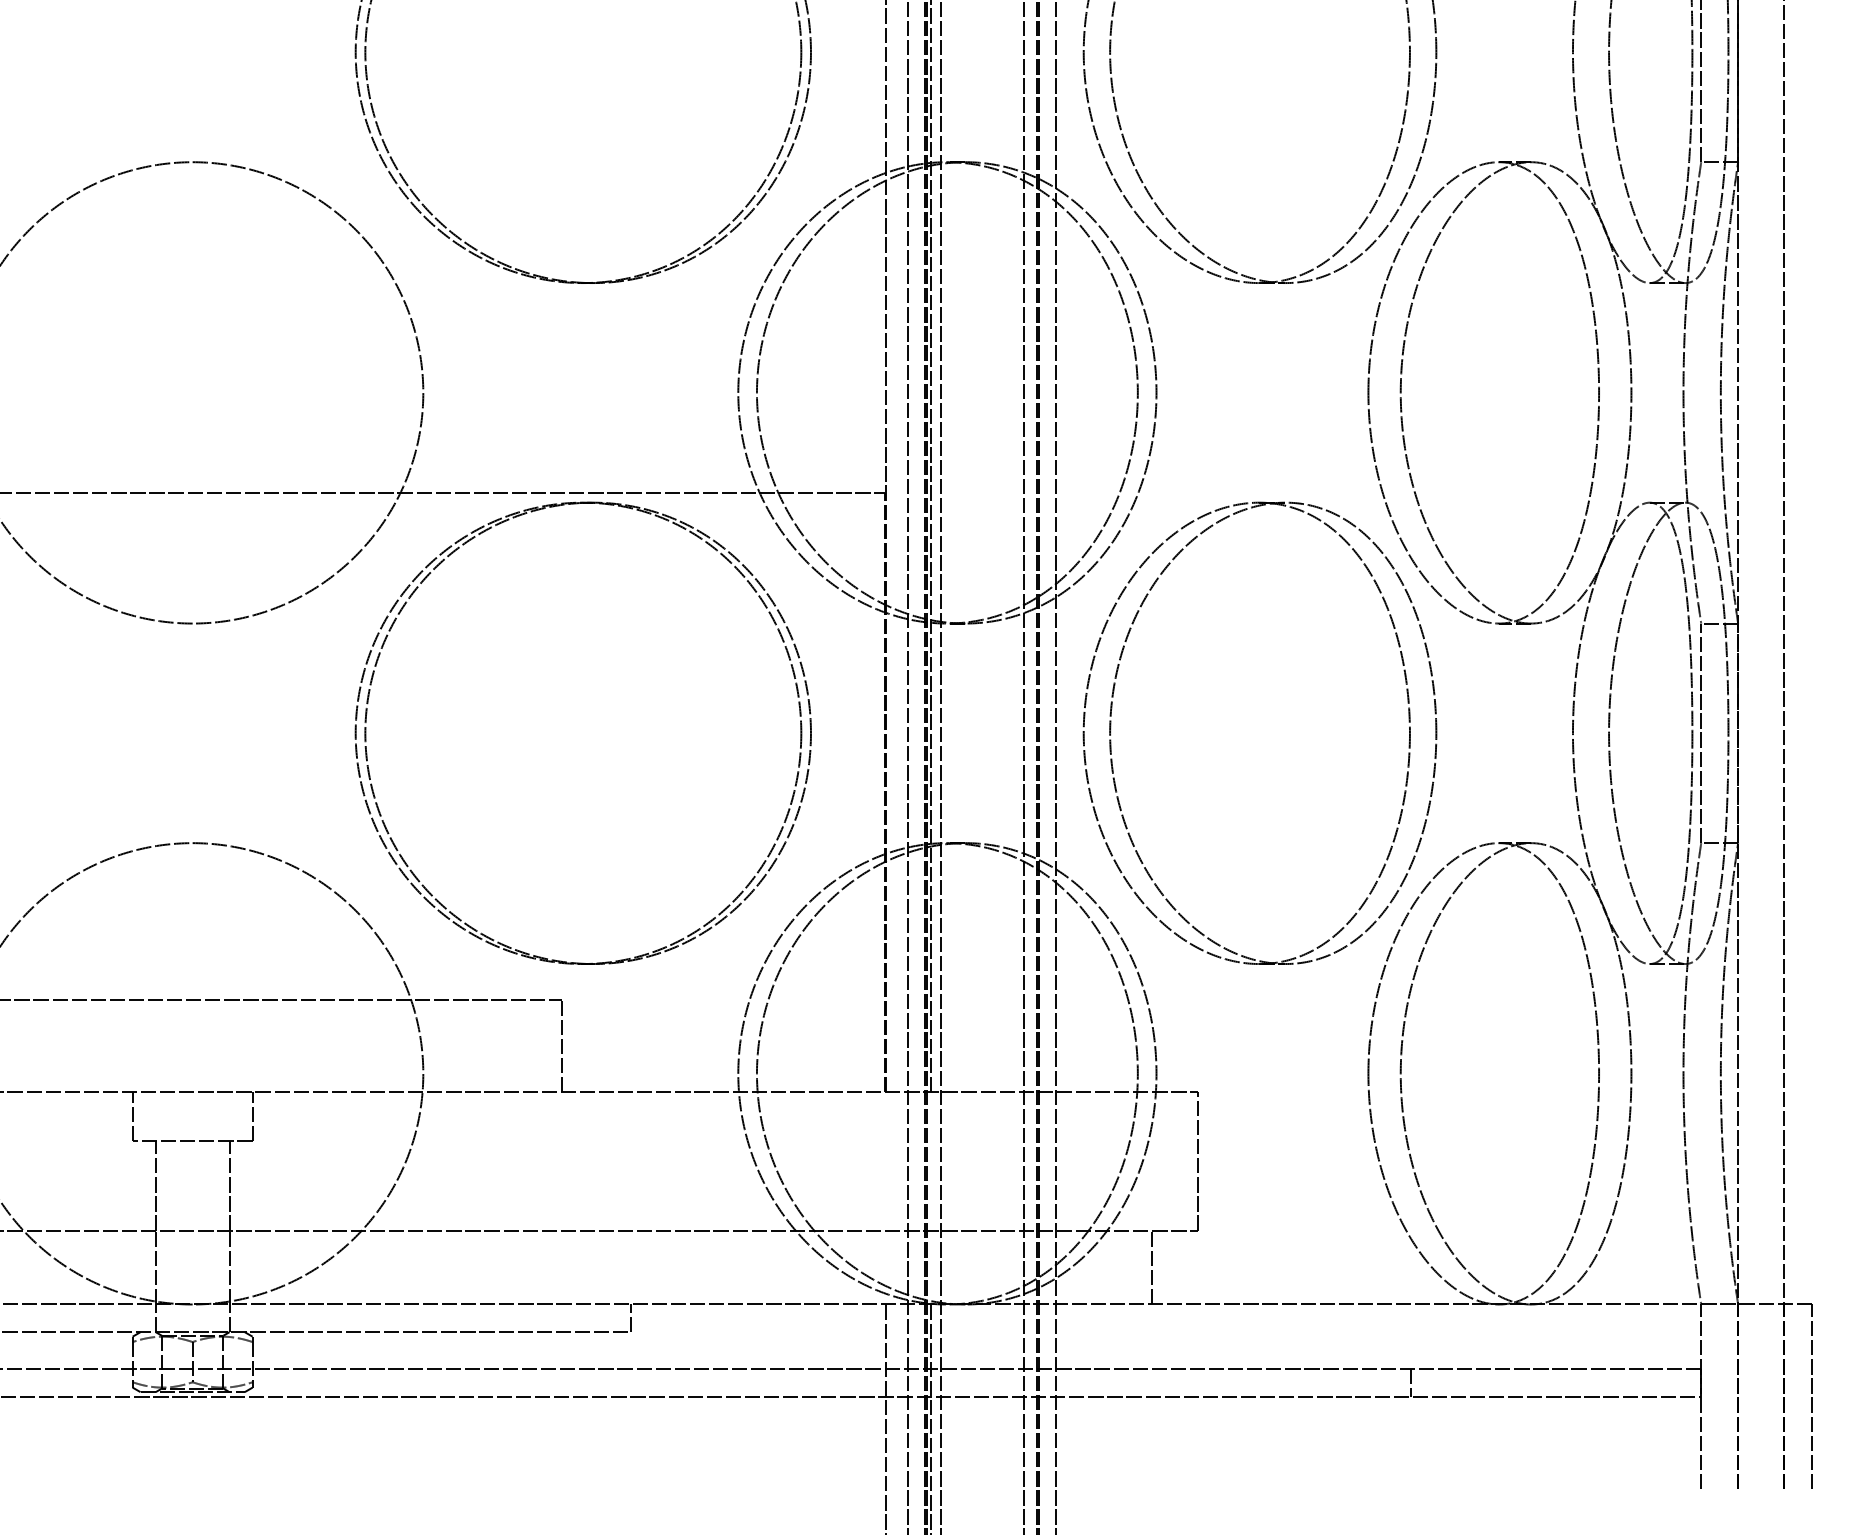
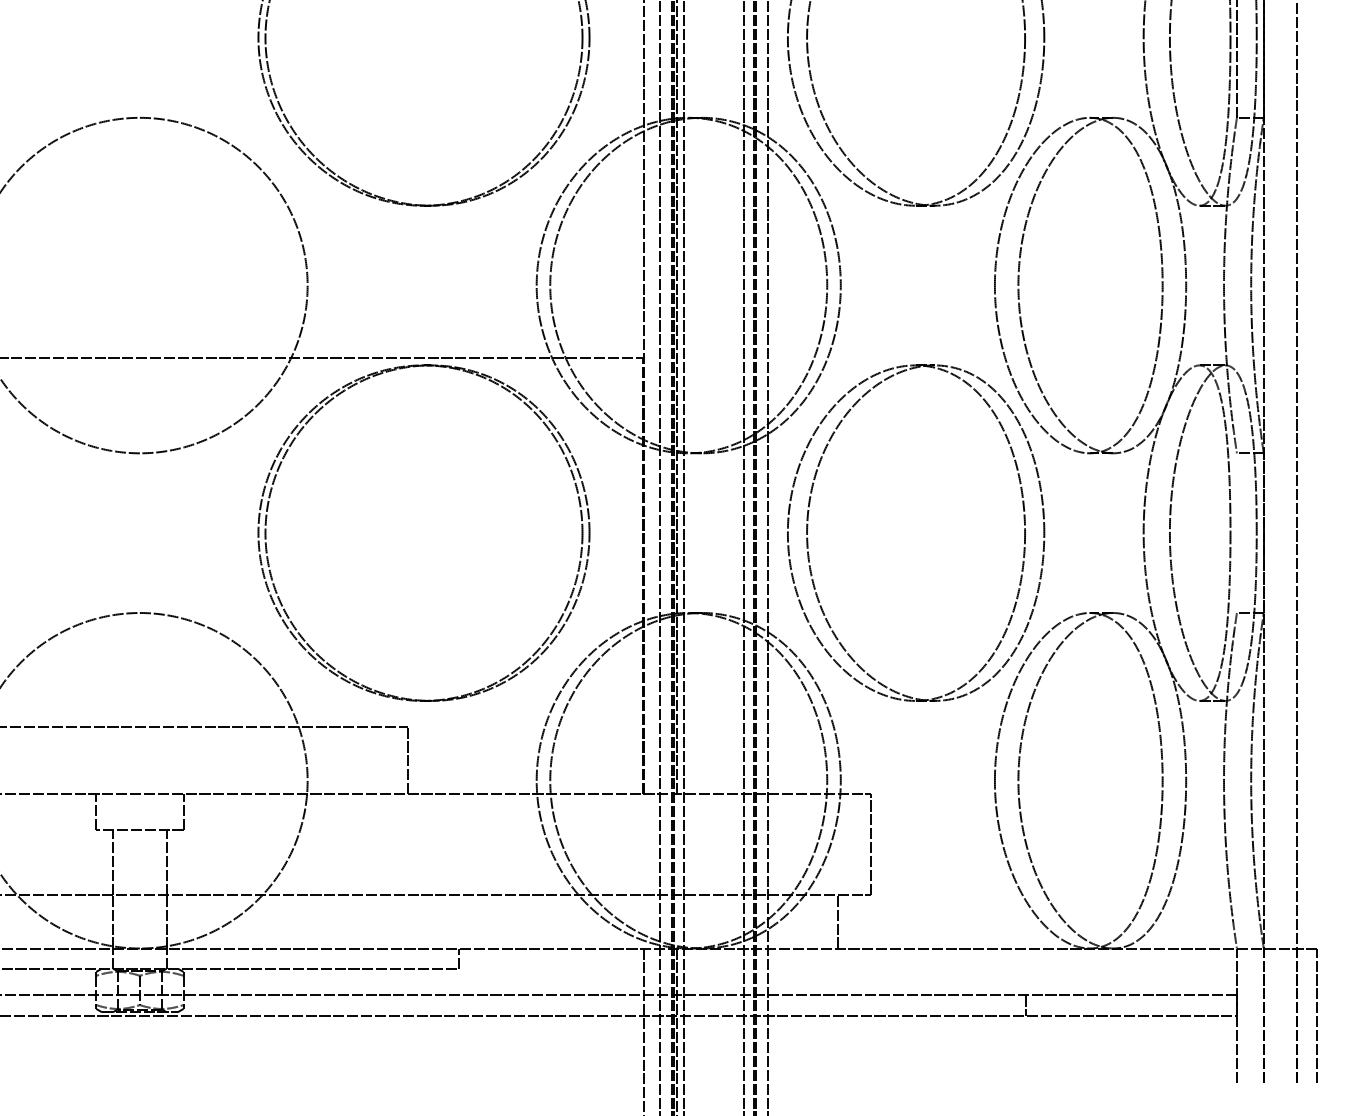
line: (1701, 733) -> (1237, 533), removed

